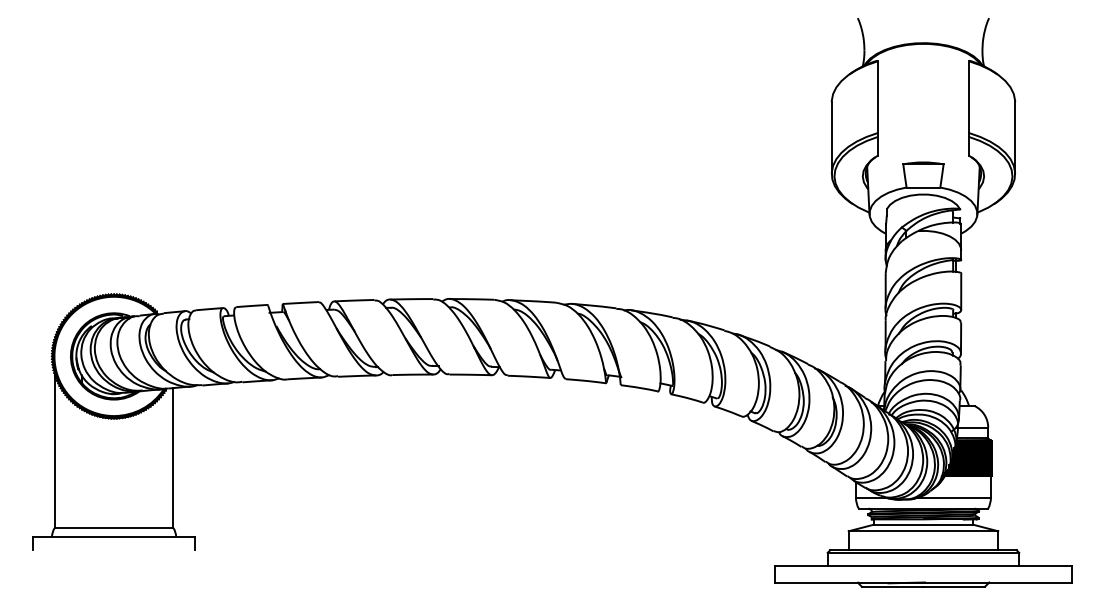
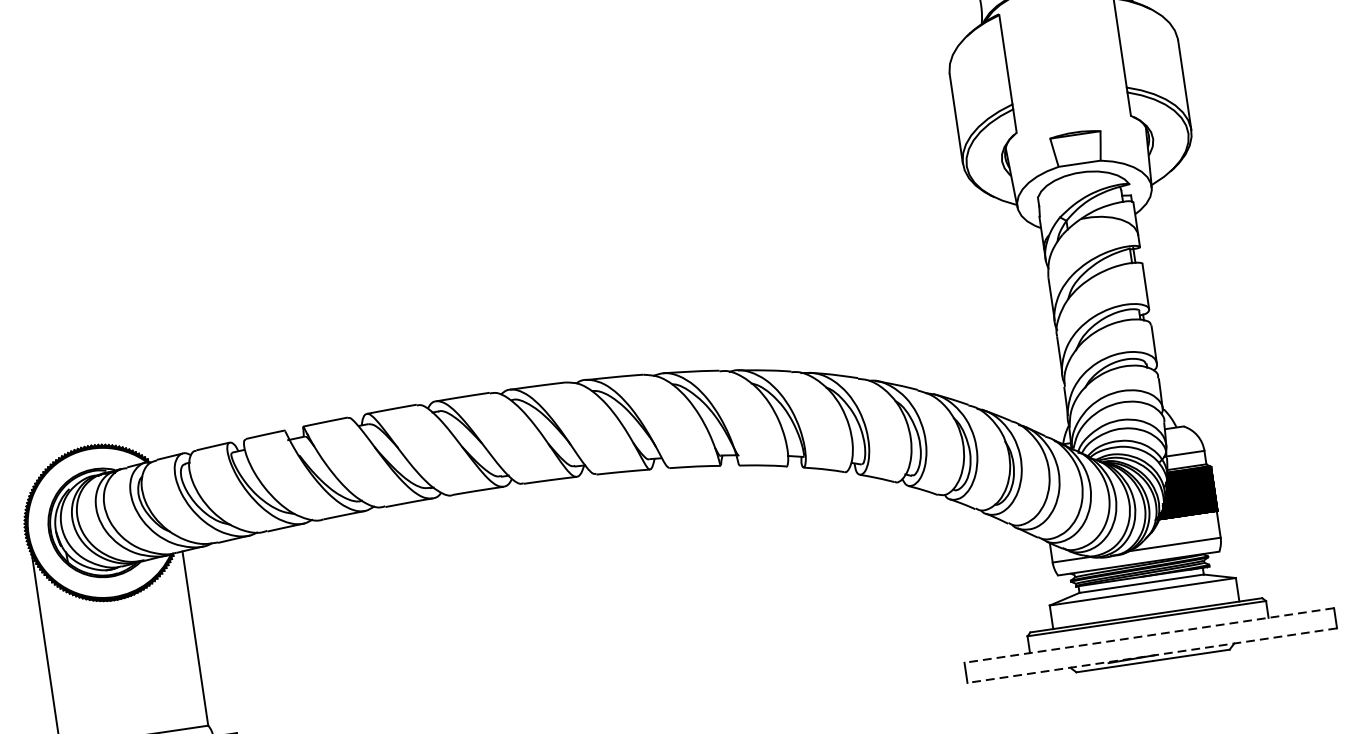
line: (922, 566) -> (1148, 635), solid -> dashed
line: (922, 582) -> (1151, 655), solid -> dashed

